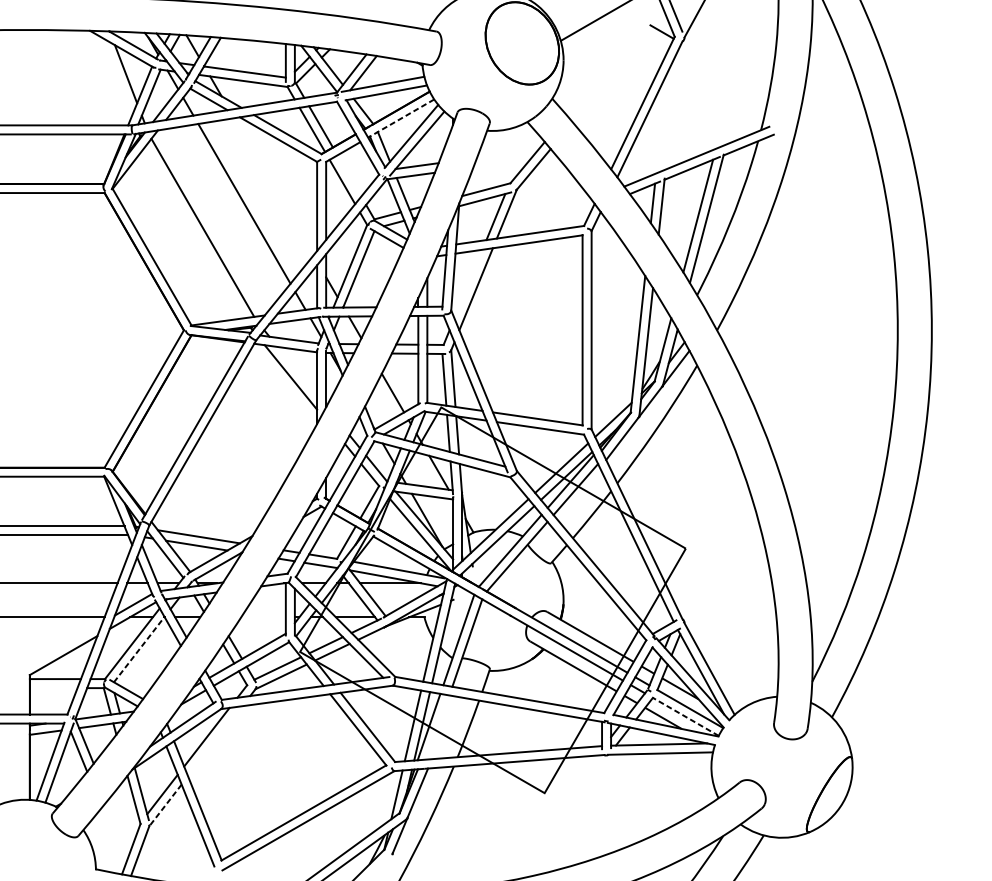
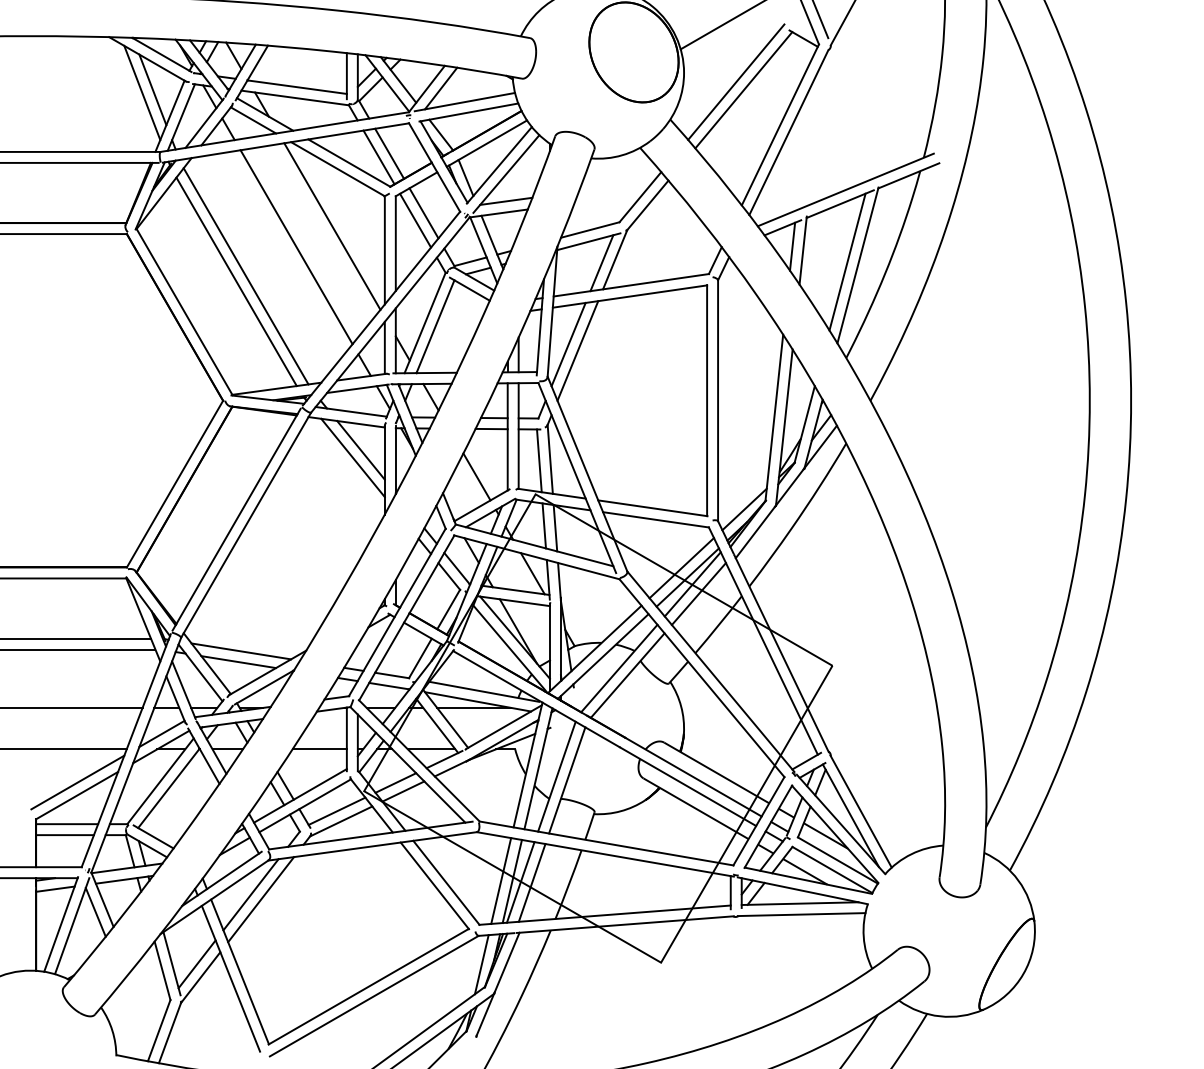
line: (606, 67) -> (736, 81), added
line: (612, 74) -> (743, 90), added
line: (117, 76) -> (142, 92), added
line: (400, 118) -> (486, 143), dashed -> solid
line: (348, 176) -> (423, 213), added
line: (274, 186) -> (332, 226), added
line: (194, 232) -> (236, 281), added
line: (468, 283) -> (568, 344), added
line: (297, 370) -> (360, 449), added
line: (263, 617) -> (319, 749), added
line: (63, 644) -> (77, 782), added
line: (139, 649) -> (169, 788), dashed -> solid
line: (53, 688) -> (64, 835), added
line: (685, 716) -> (832, 869), dashed -> solid
line: (437, 727) -> (531, 882), added
line: (215, 741) -> (261, 899), added
line: (165, 805) -> (200, 977), dashed -> solid

